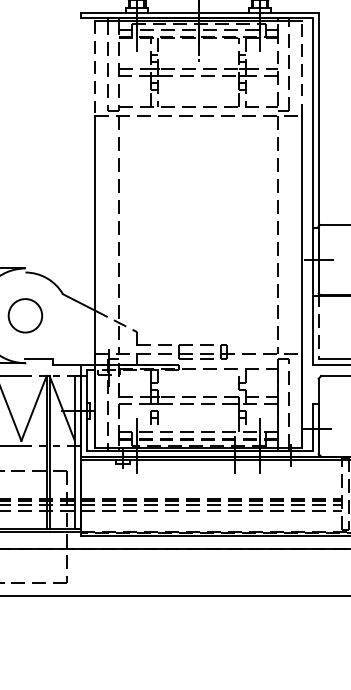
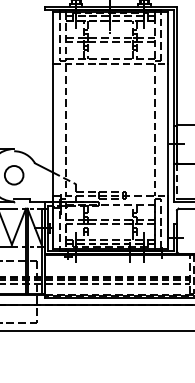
line: (301, 67) -> (167, 37), dashed -> solid
line: (94, 69) -> (52, 38), dashed -> solid

